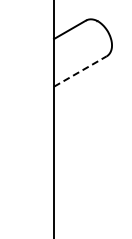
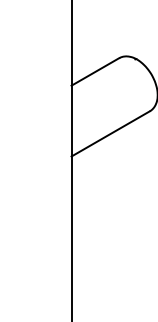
line: (80, 71) -> (110, 133), dashed -> solid

